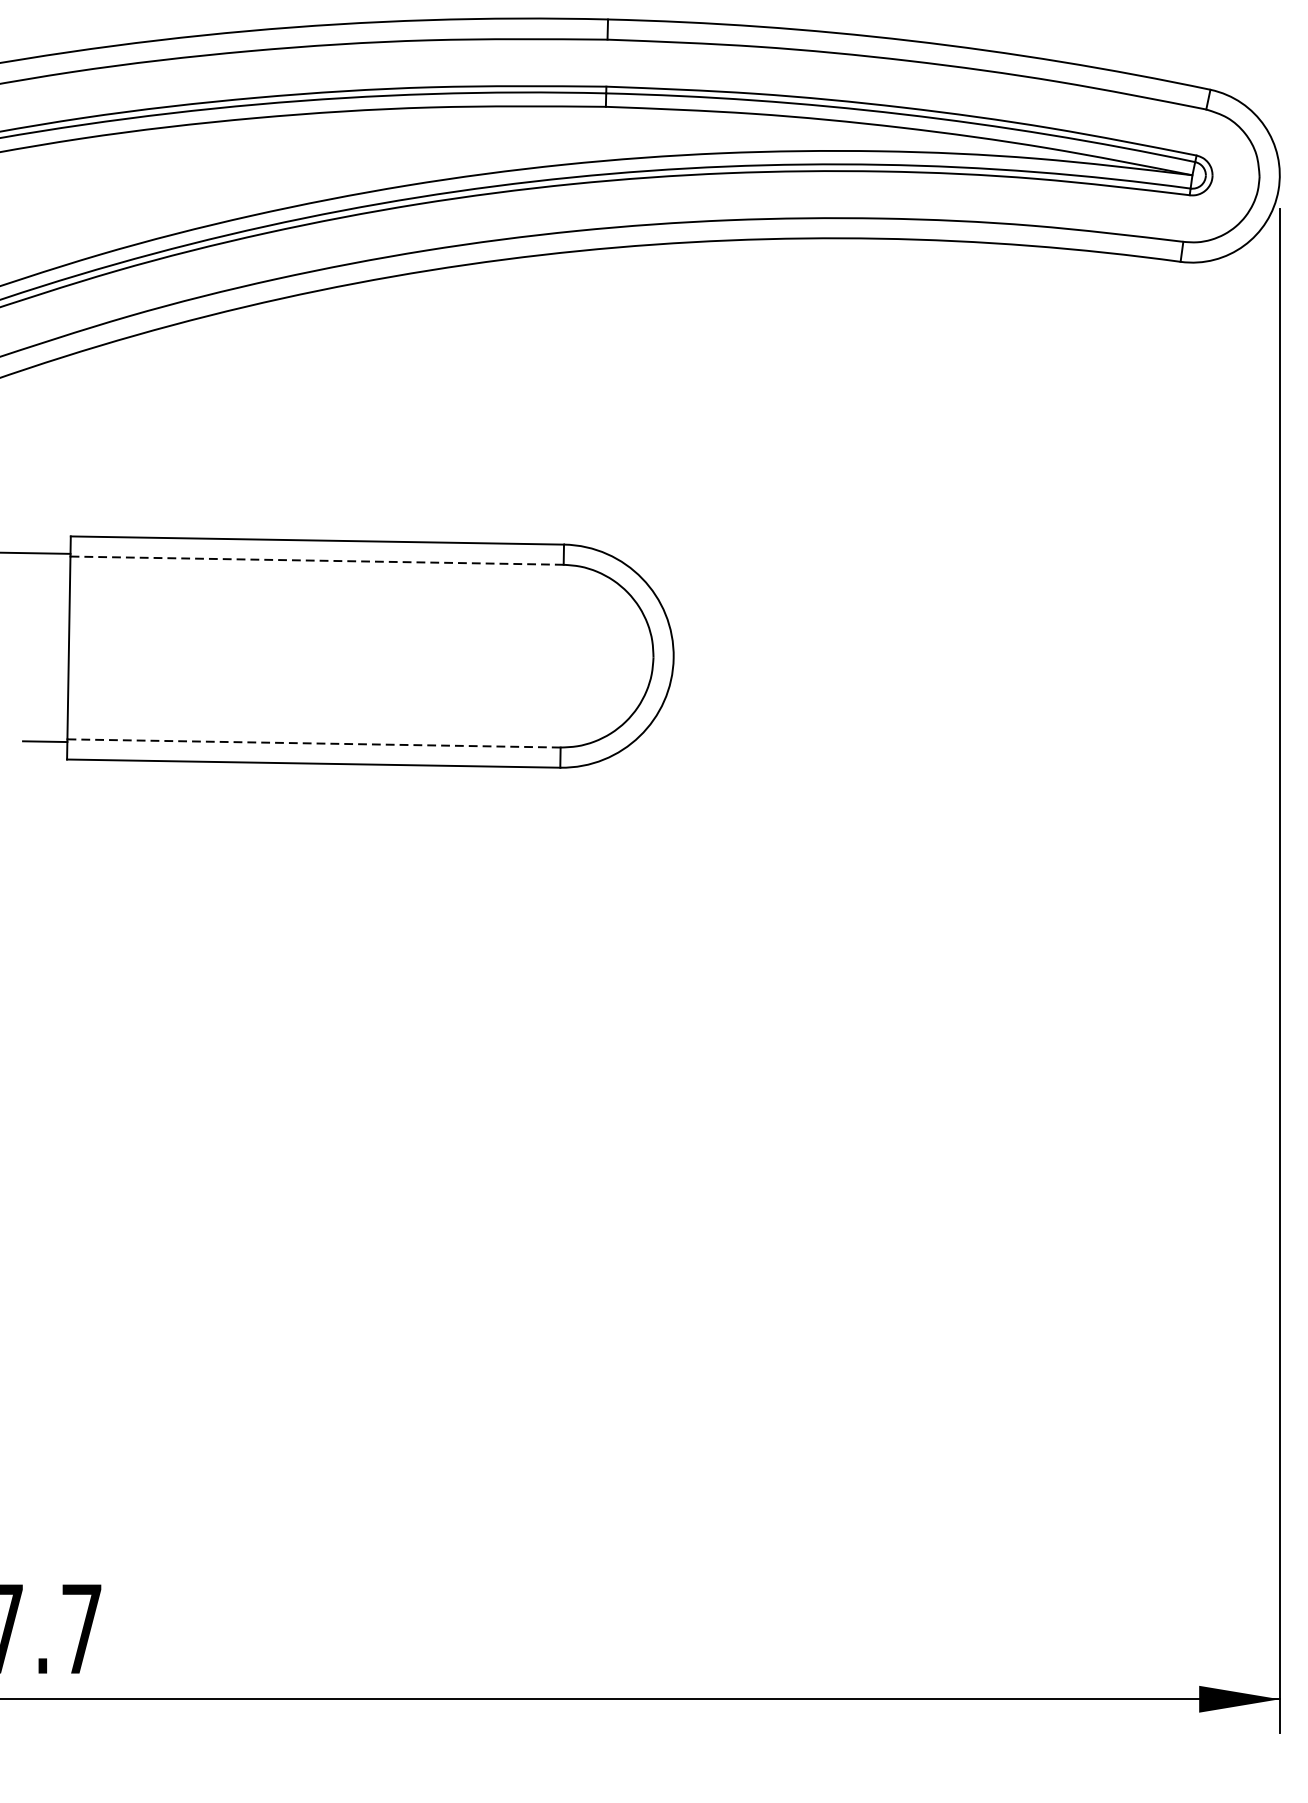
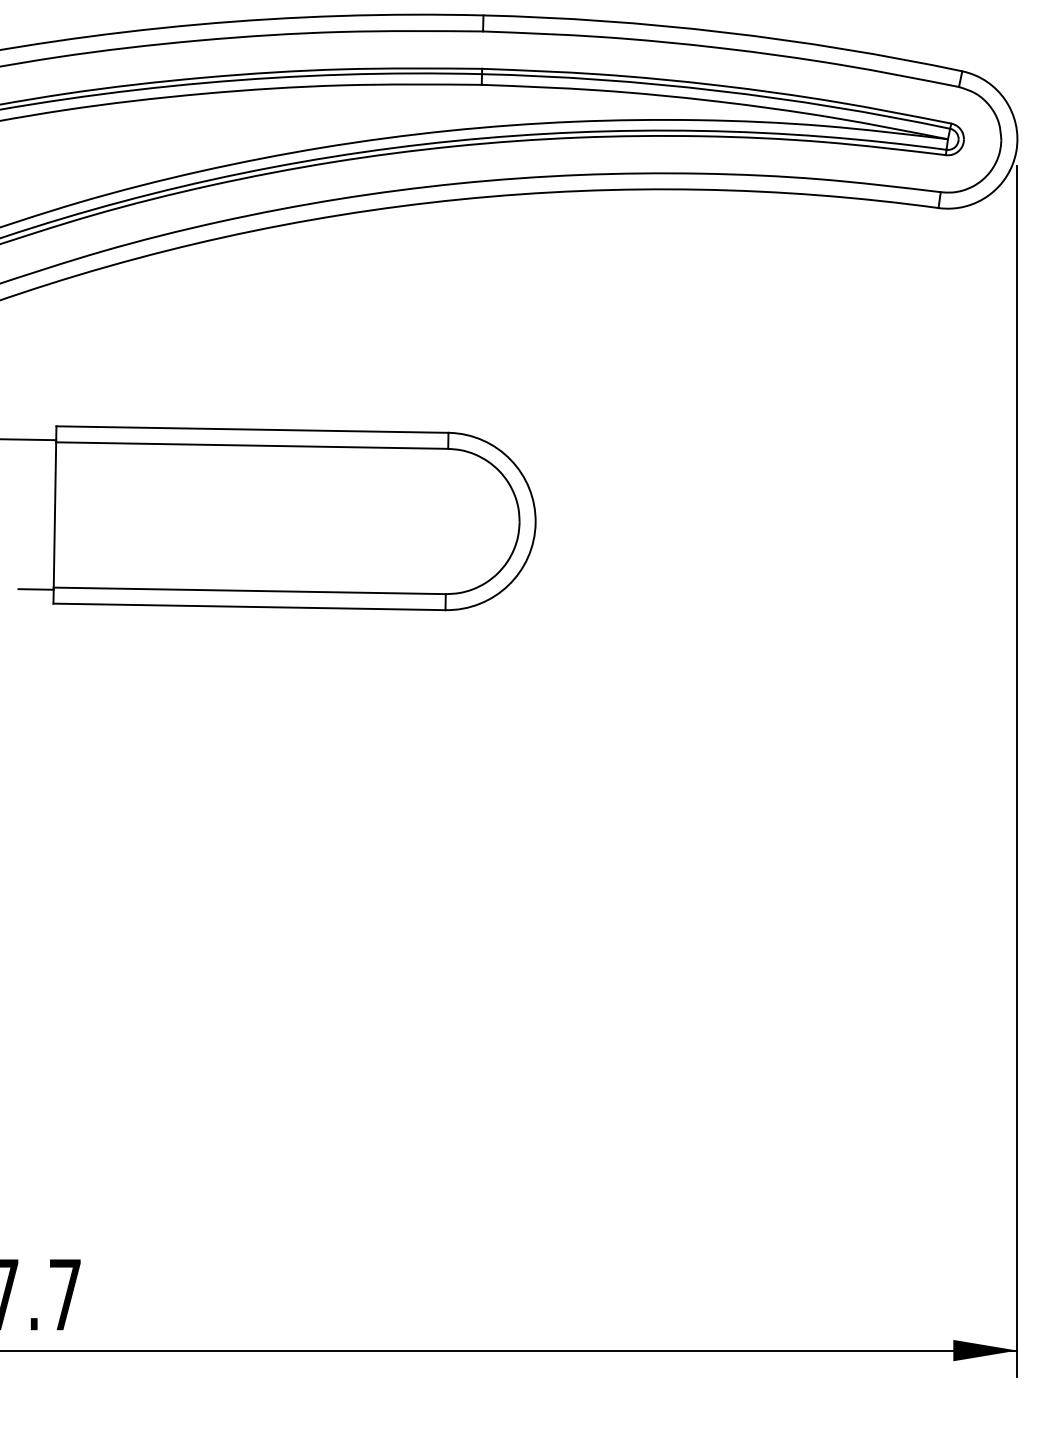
line: (316, 560) -> (251, 445), dashed -> solid
line: (313, 742) -> (249, 590), dashed -> solid

